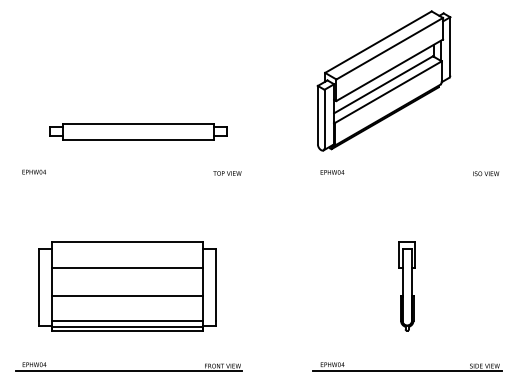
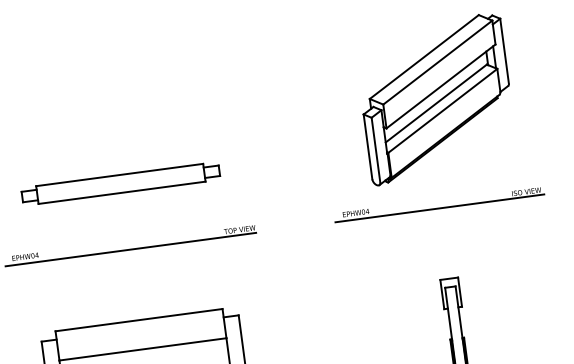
part: (383, 80) -> (435, 98), moved
part: (138, 131) -> (120, 183), moved
line: (128, 178) -> (130, 249), added
line: (407, 178) -> (440, 208), added

